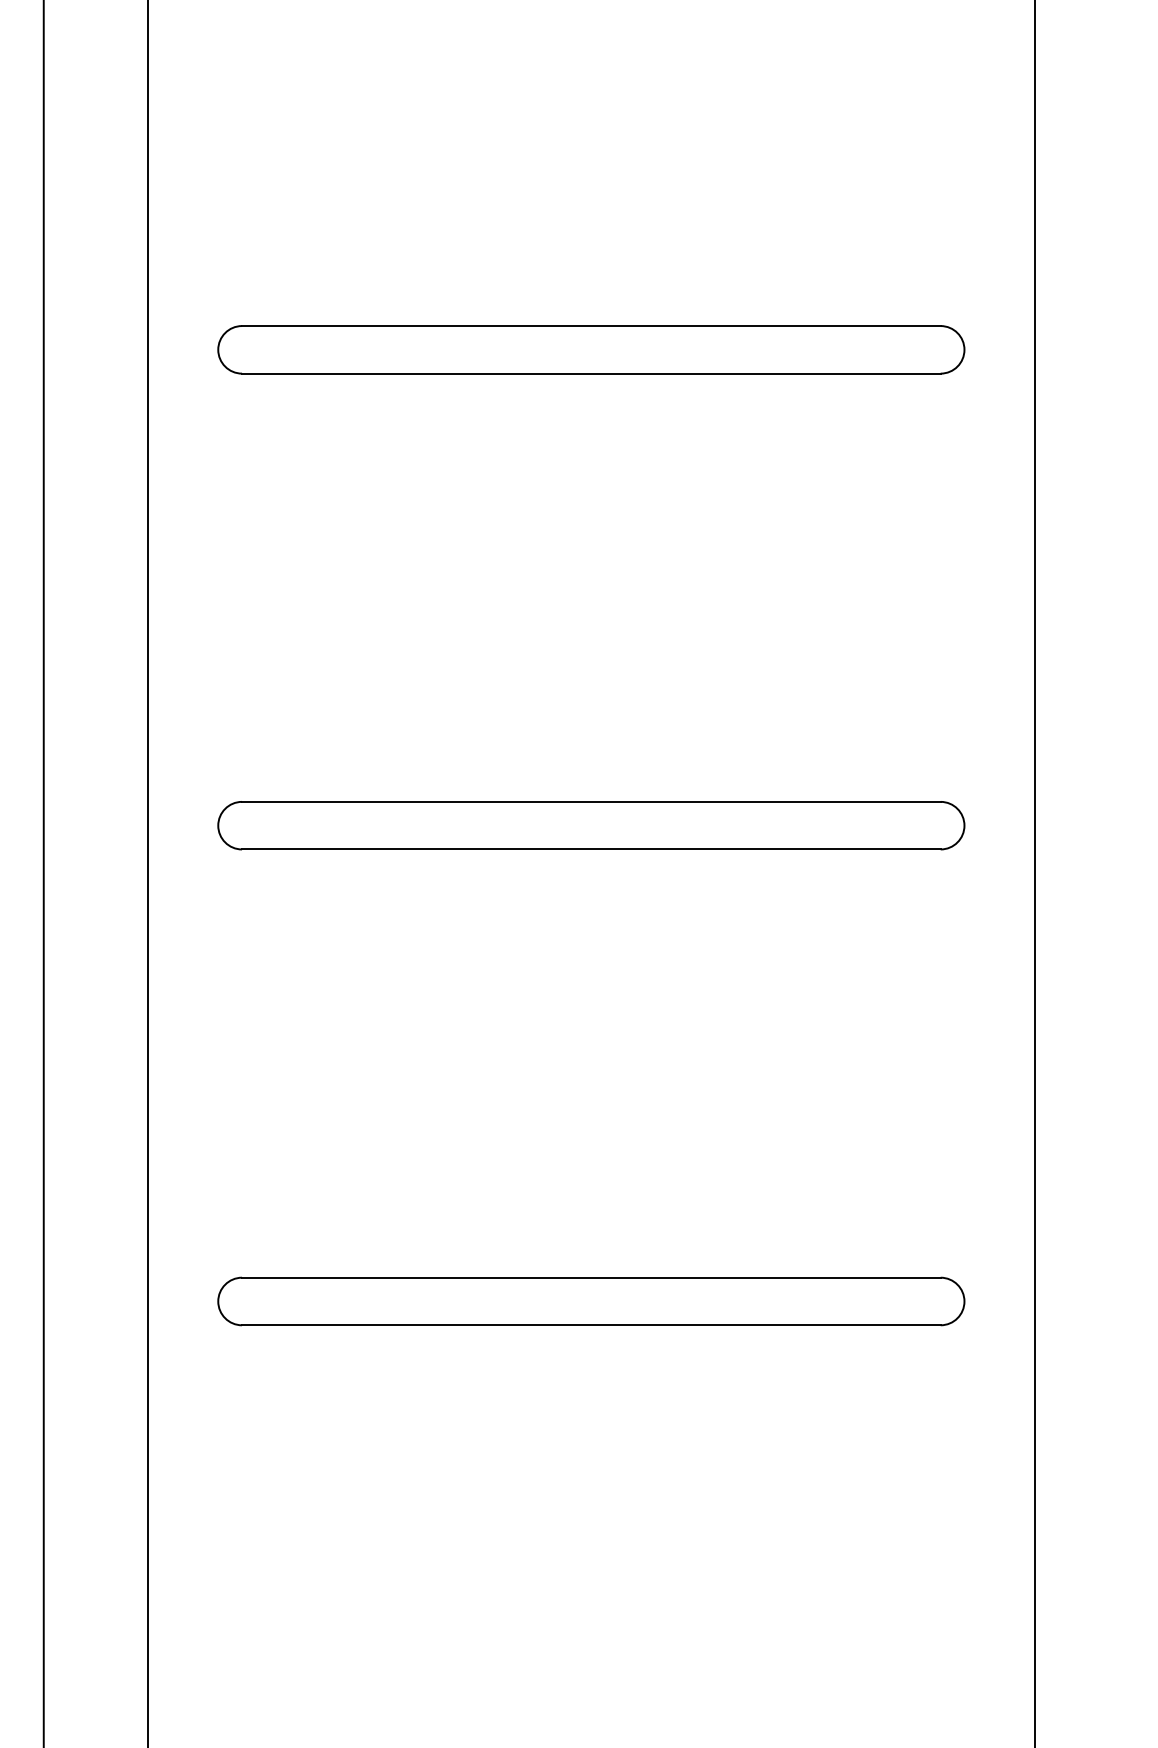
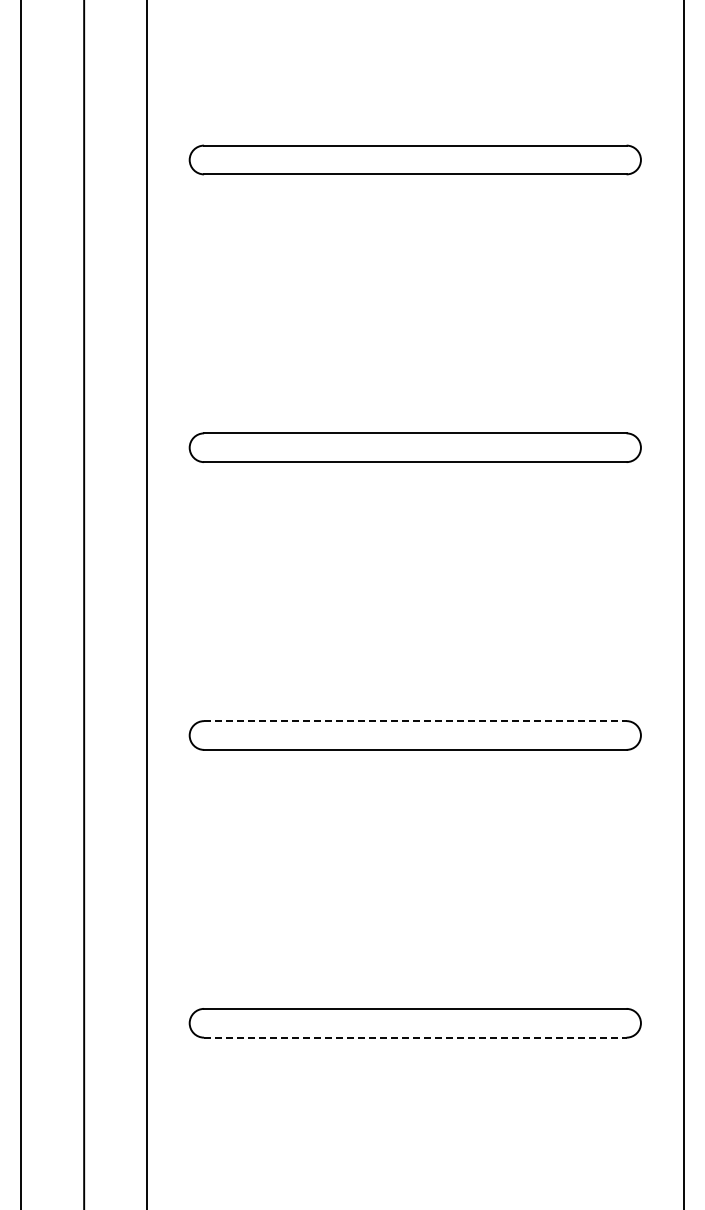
line: (591, 802) -> (415, 721), solid -> dashed
line: (591, 1325) -> (415, 1037), solid -> dashed

